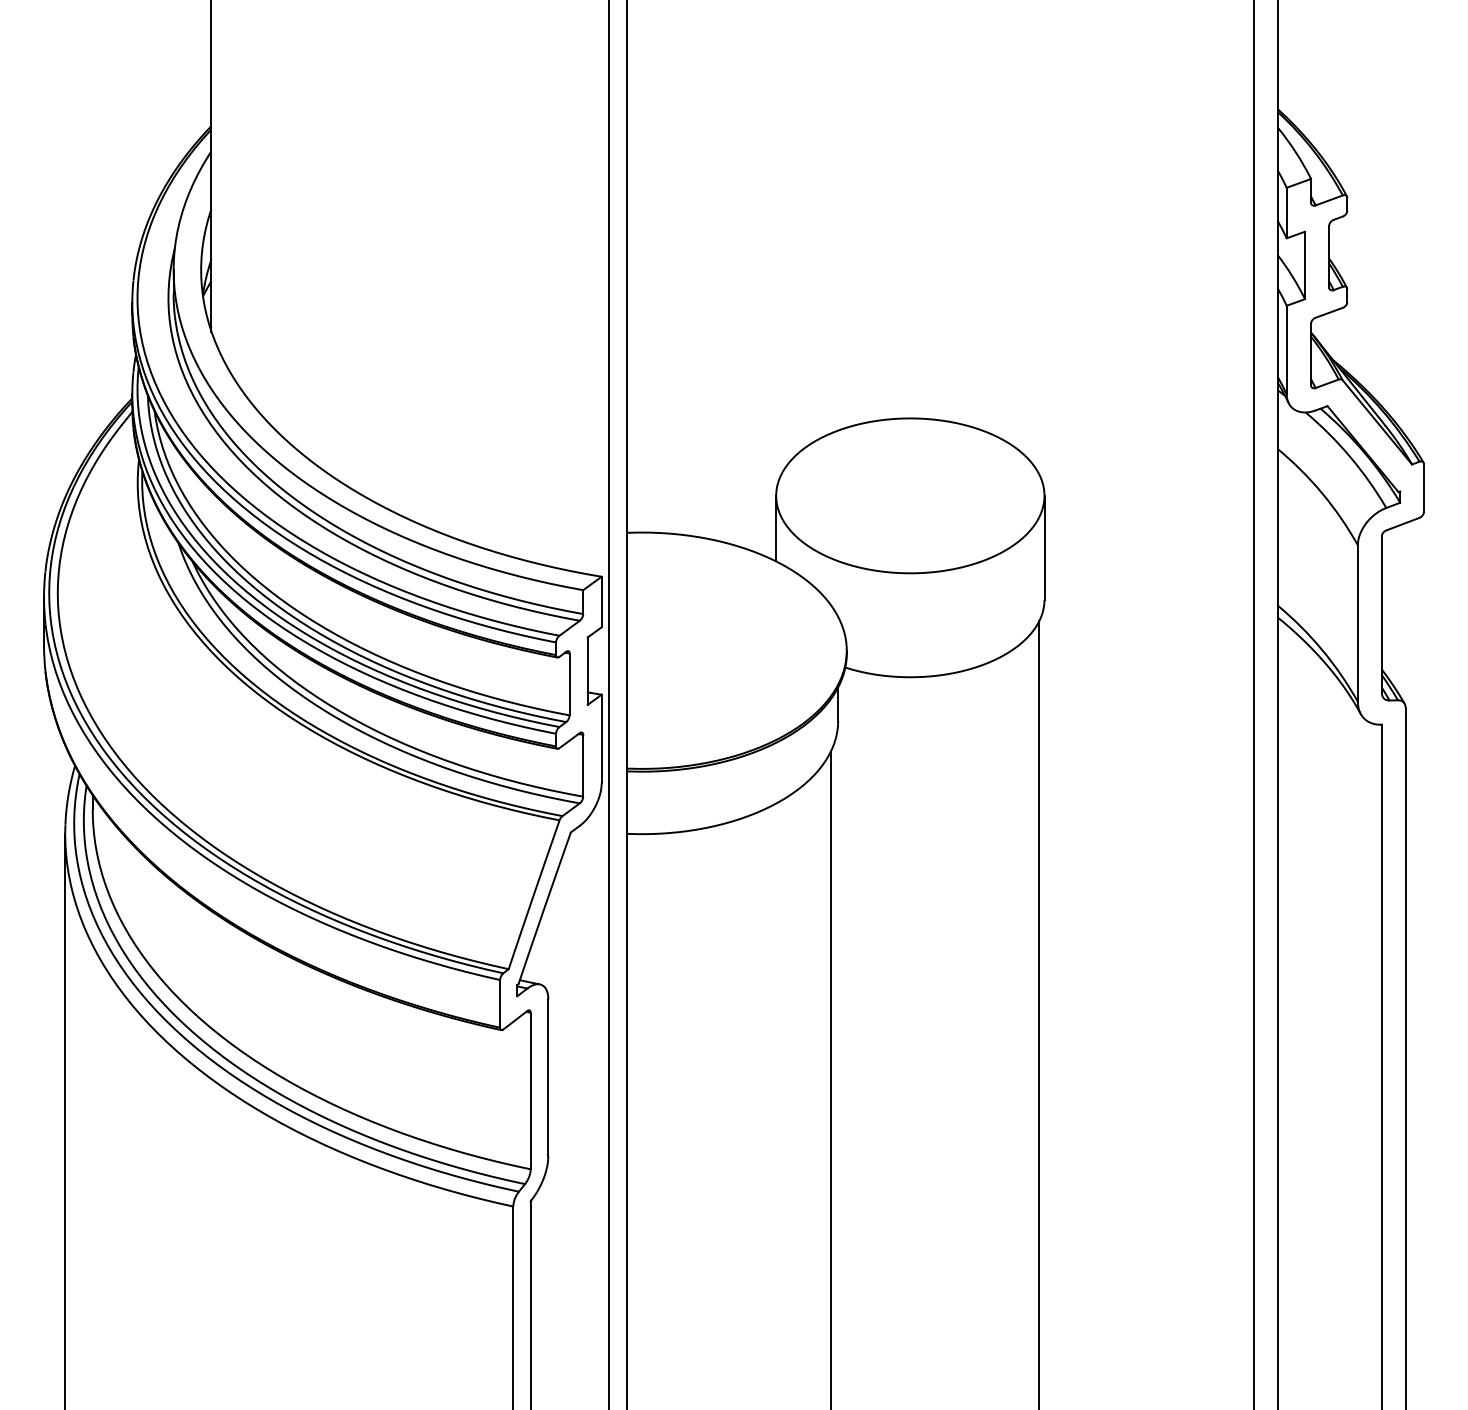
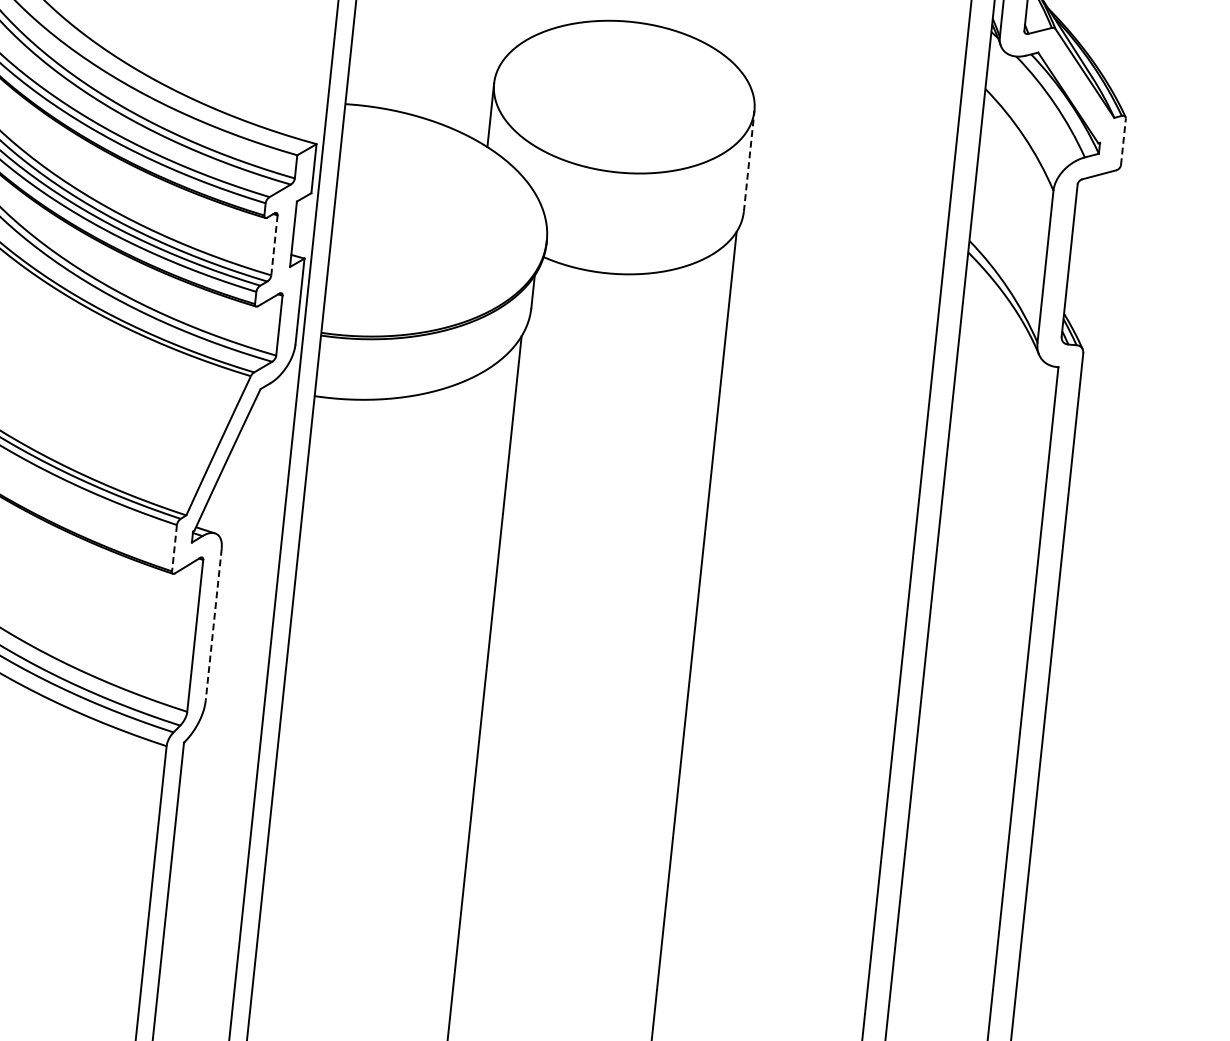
line: (1423, 488) -> (1122, 142), solid -> dashed
line: (1044, 547) -> (749, 160), solid -> dashed
line: (569, 684) -> (274, 245), solid -> dashed
line: (500, 1003) -> (174, 547), solid -> dashed
line: (548, 1078) -> (213, 625), solid -> dashed

